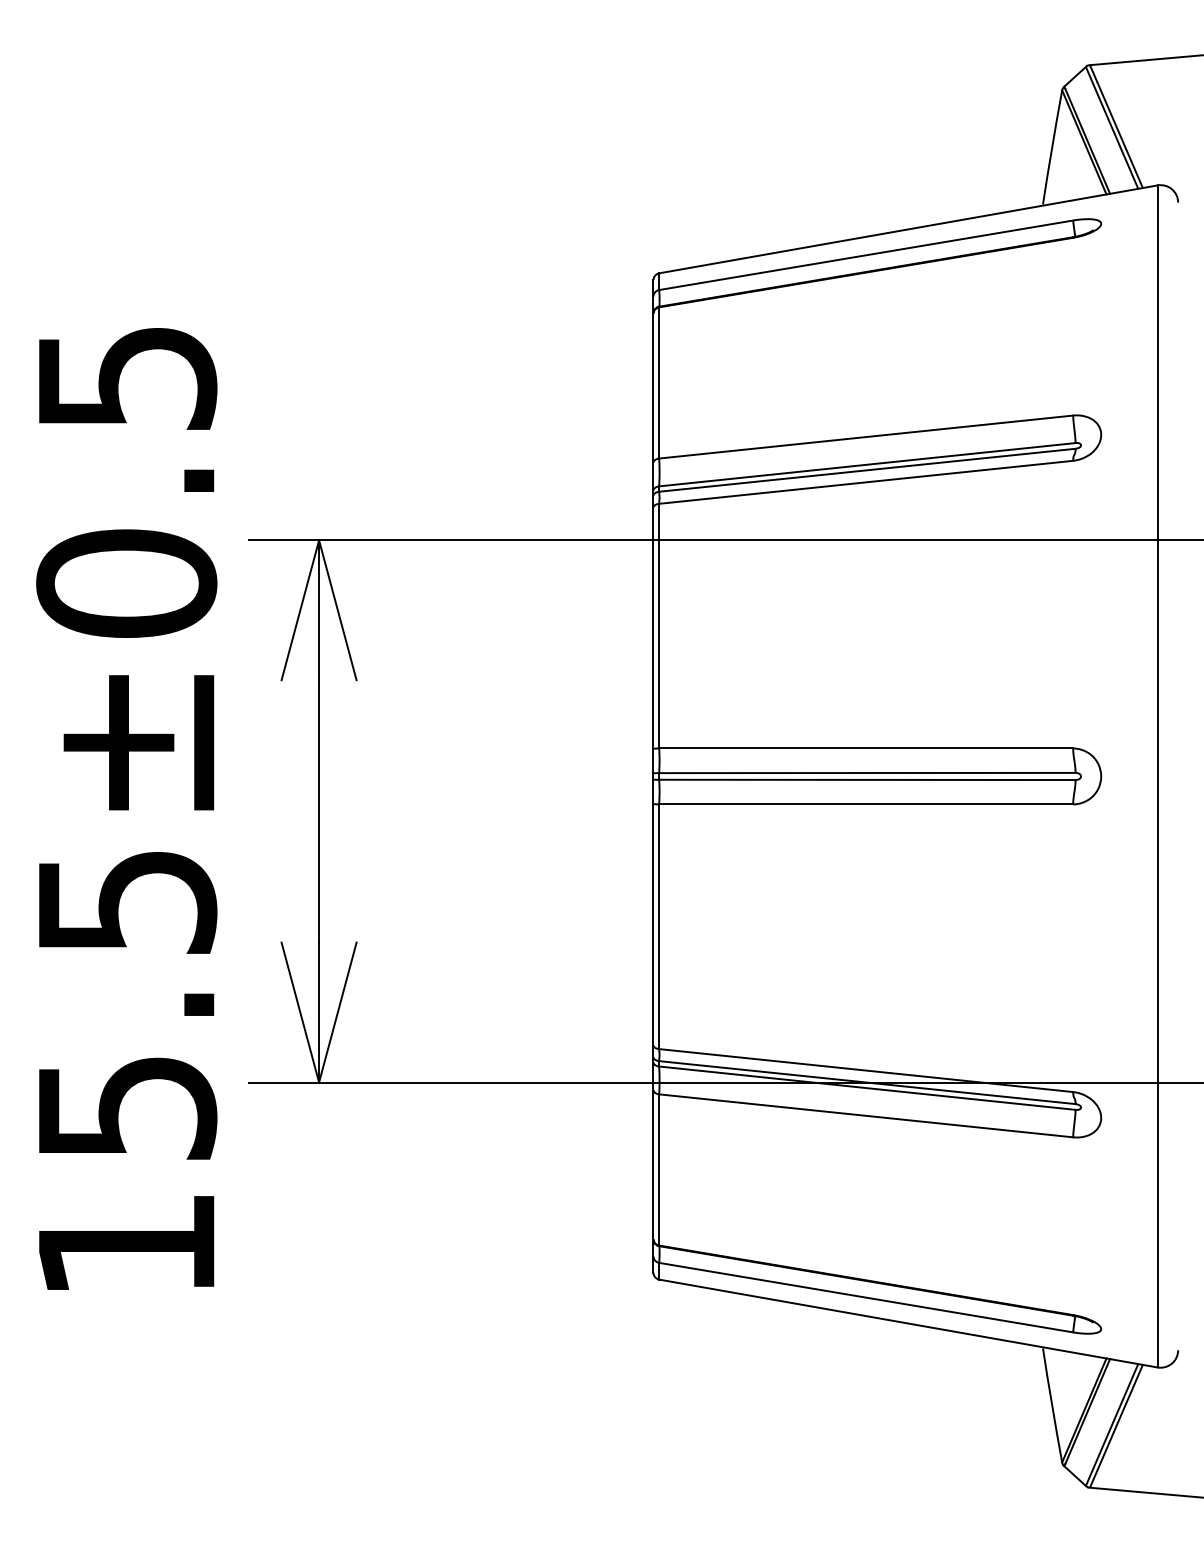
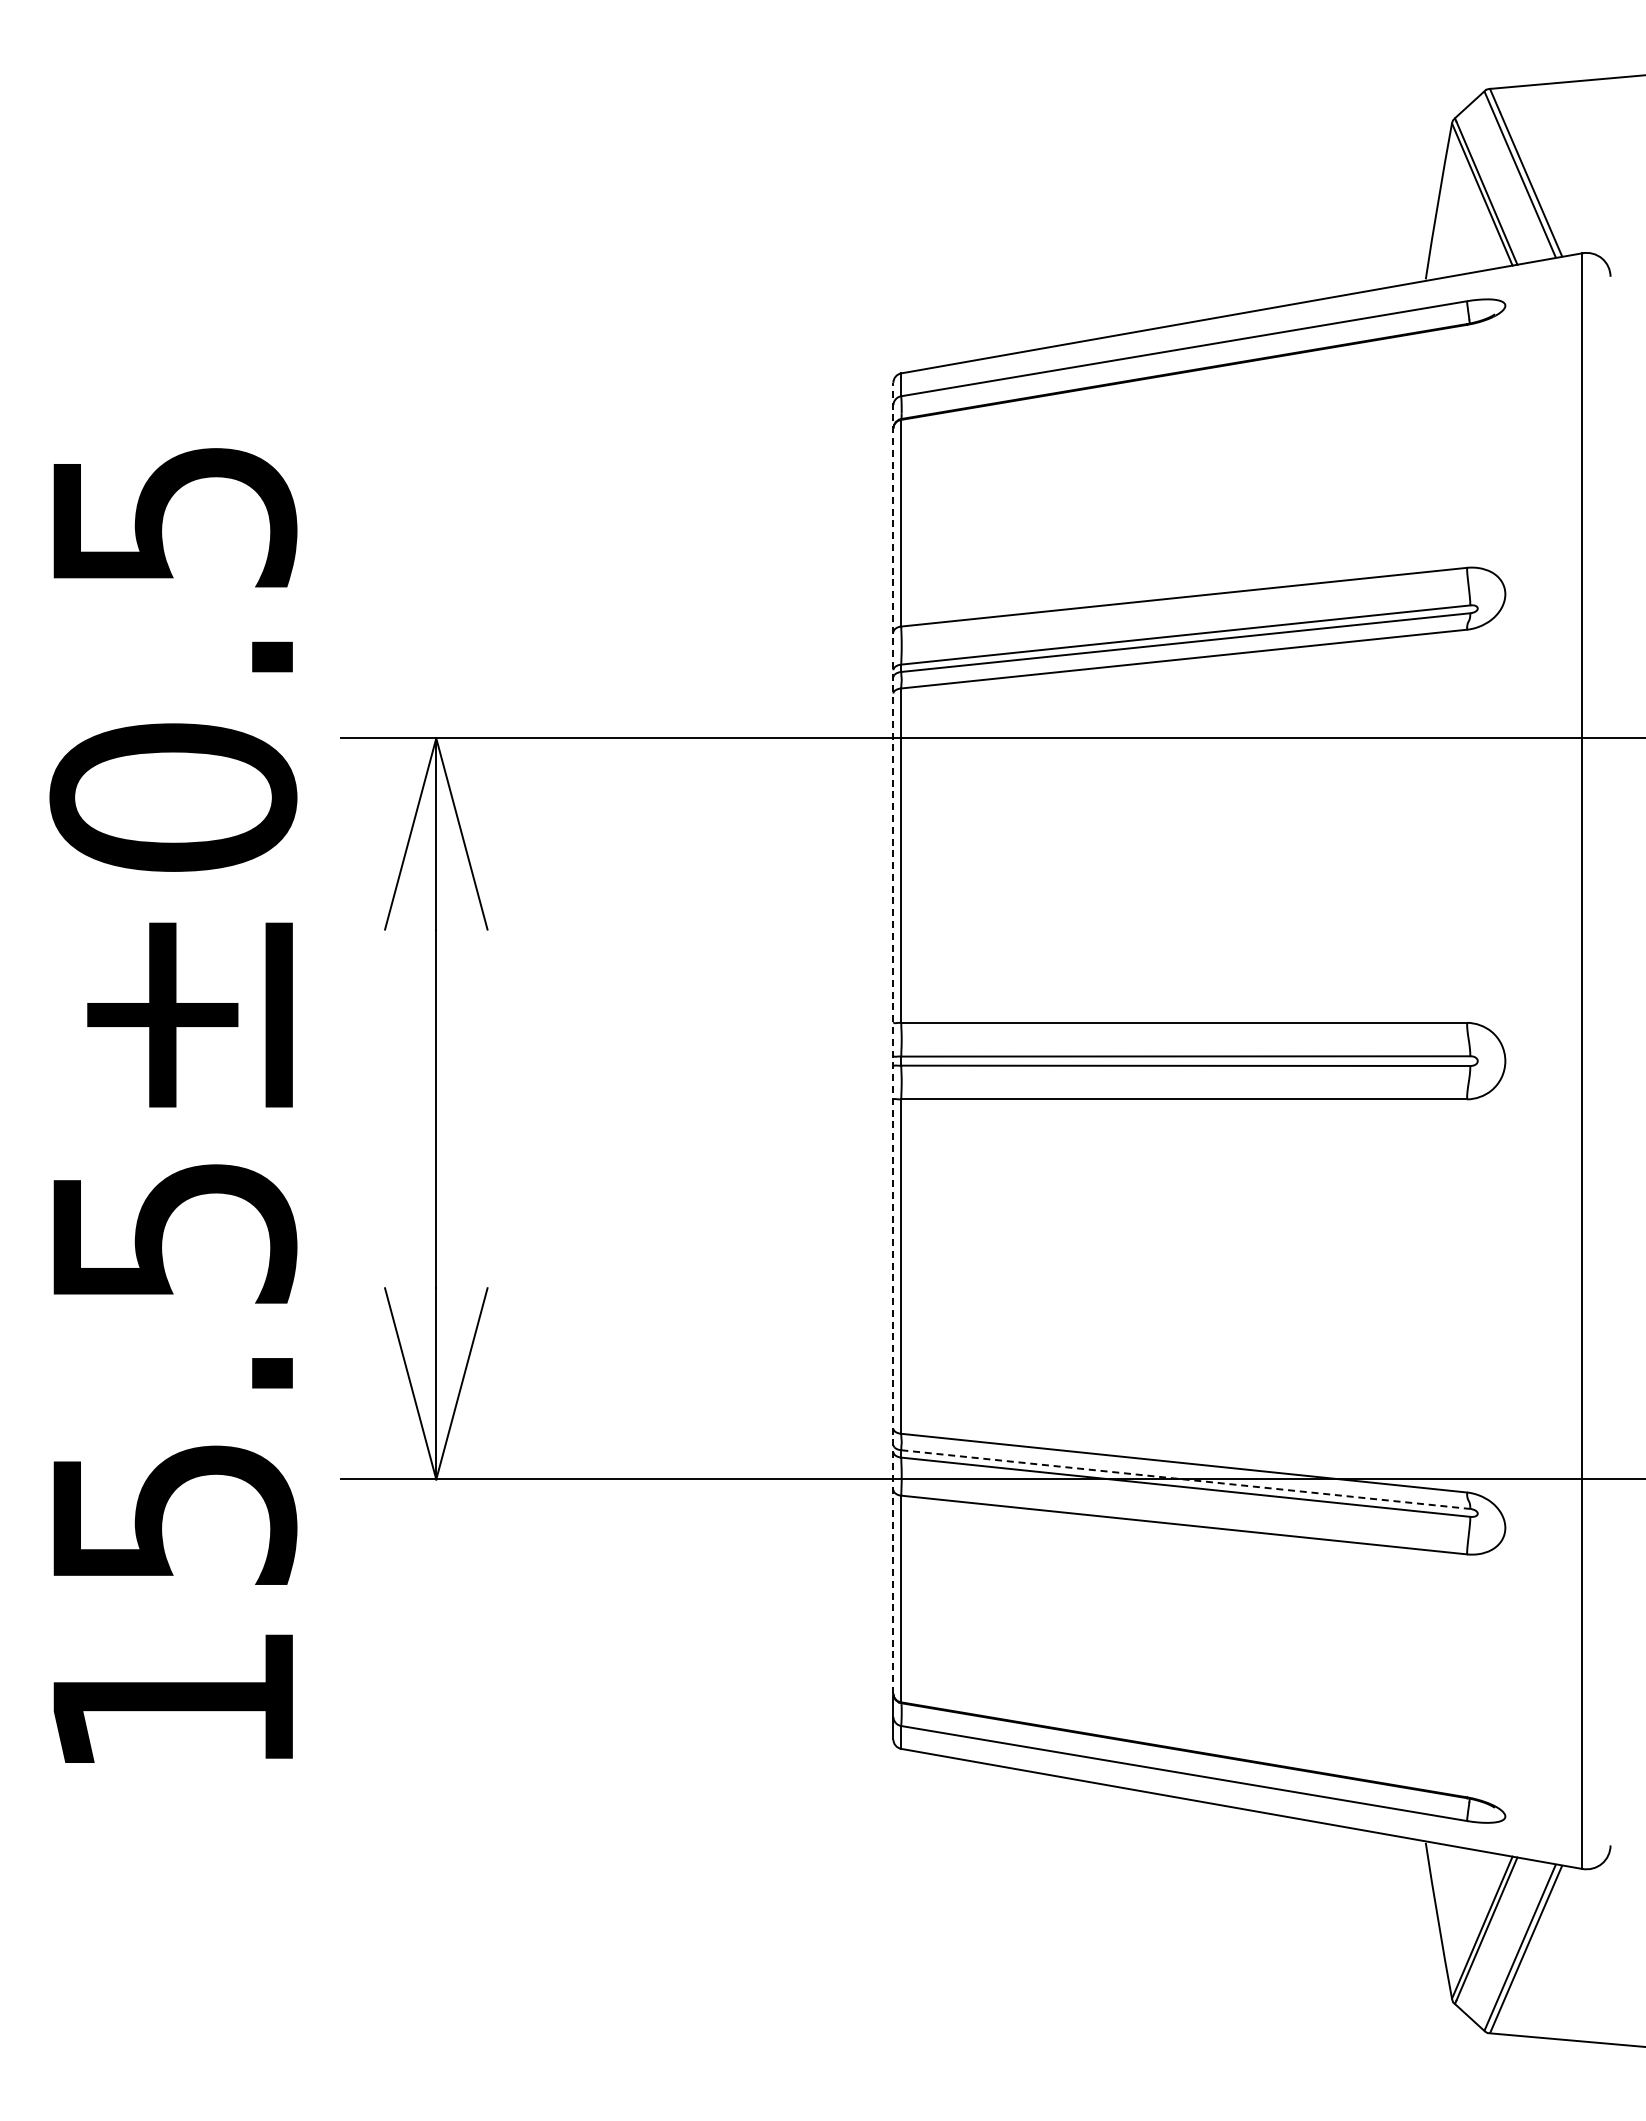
line: (653, 759) -> (893, 1037), solid -> dashed
line: (867, 1082) -> (1186, 1479), solid -> dashed

